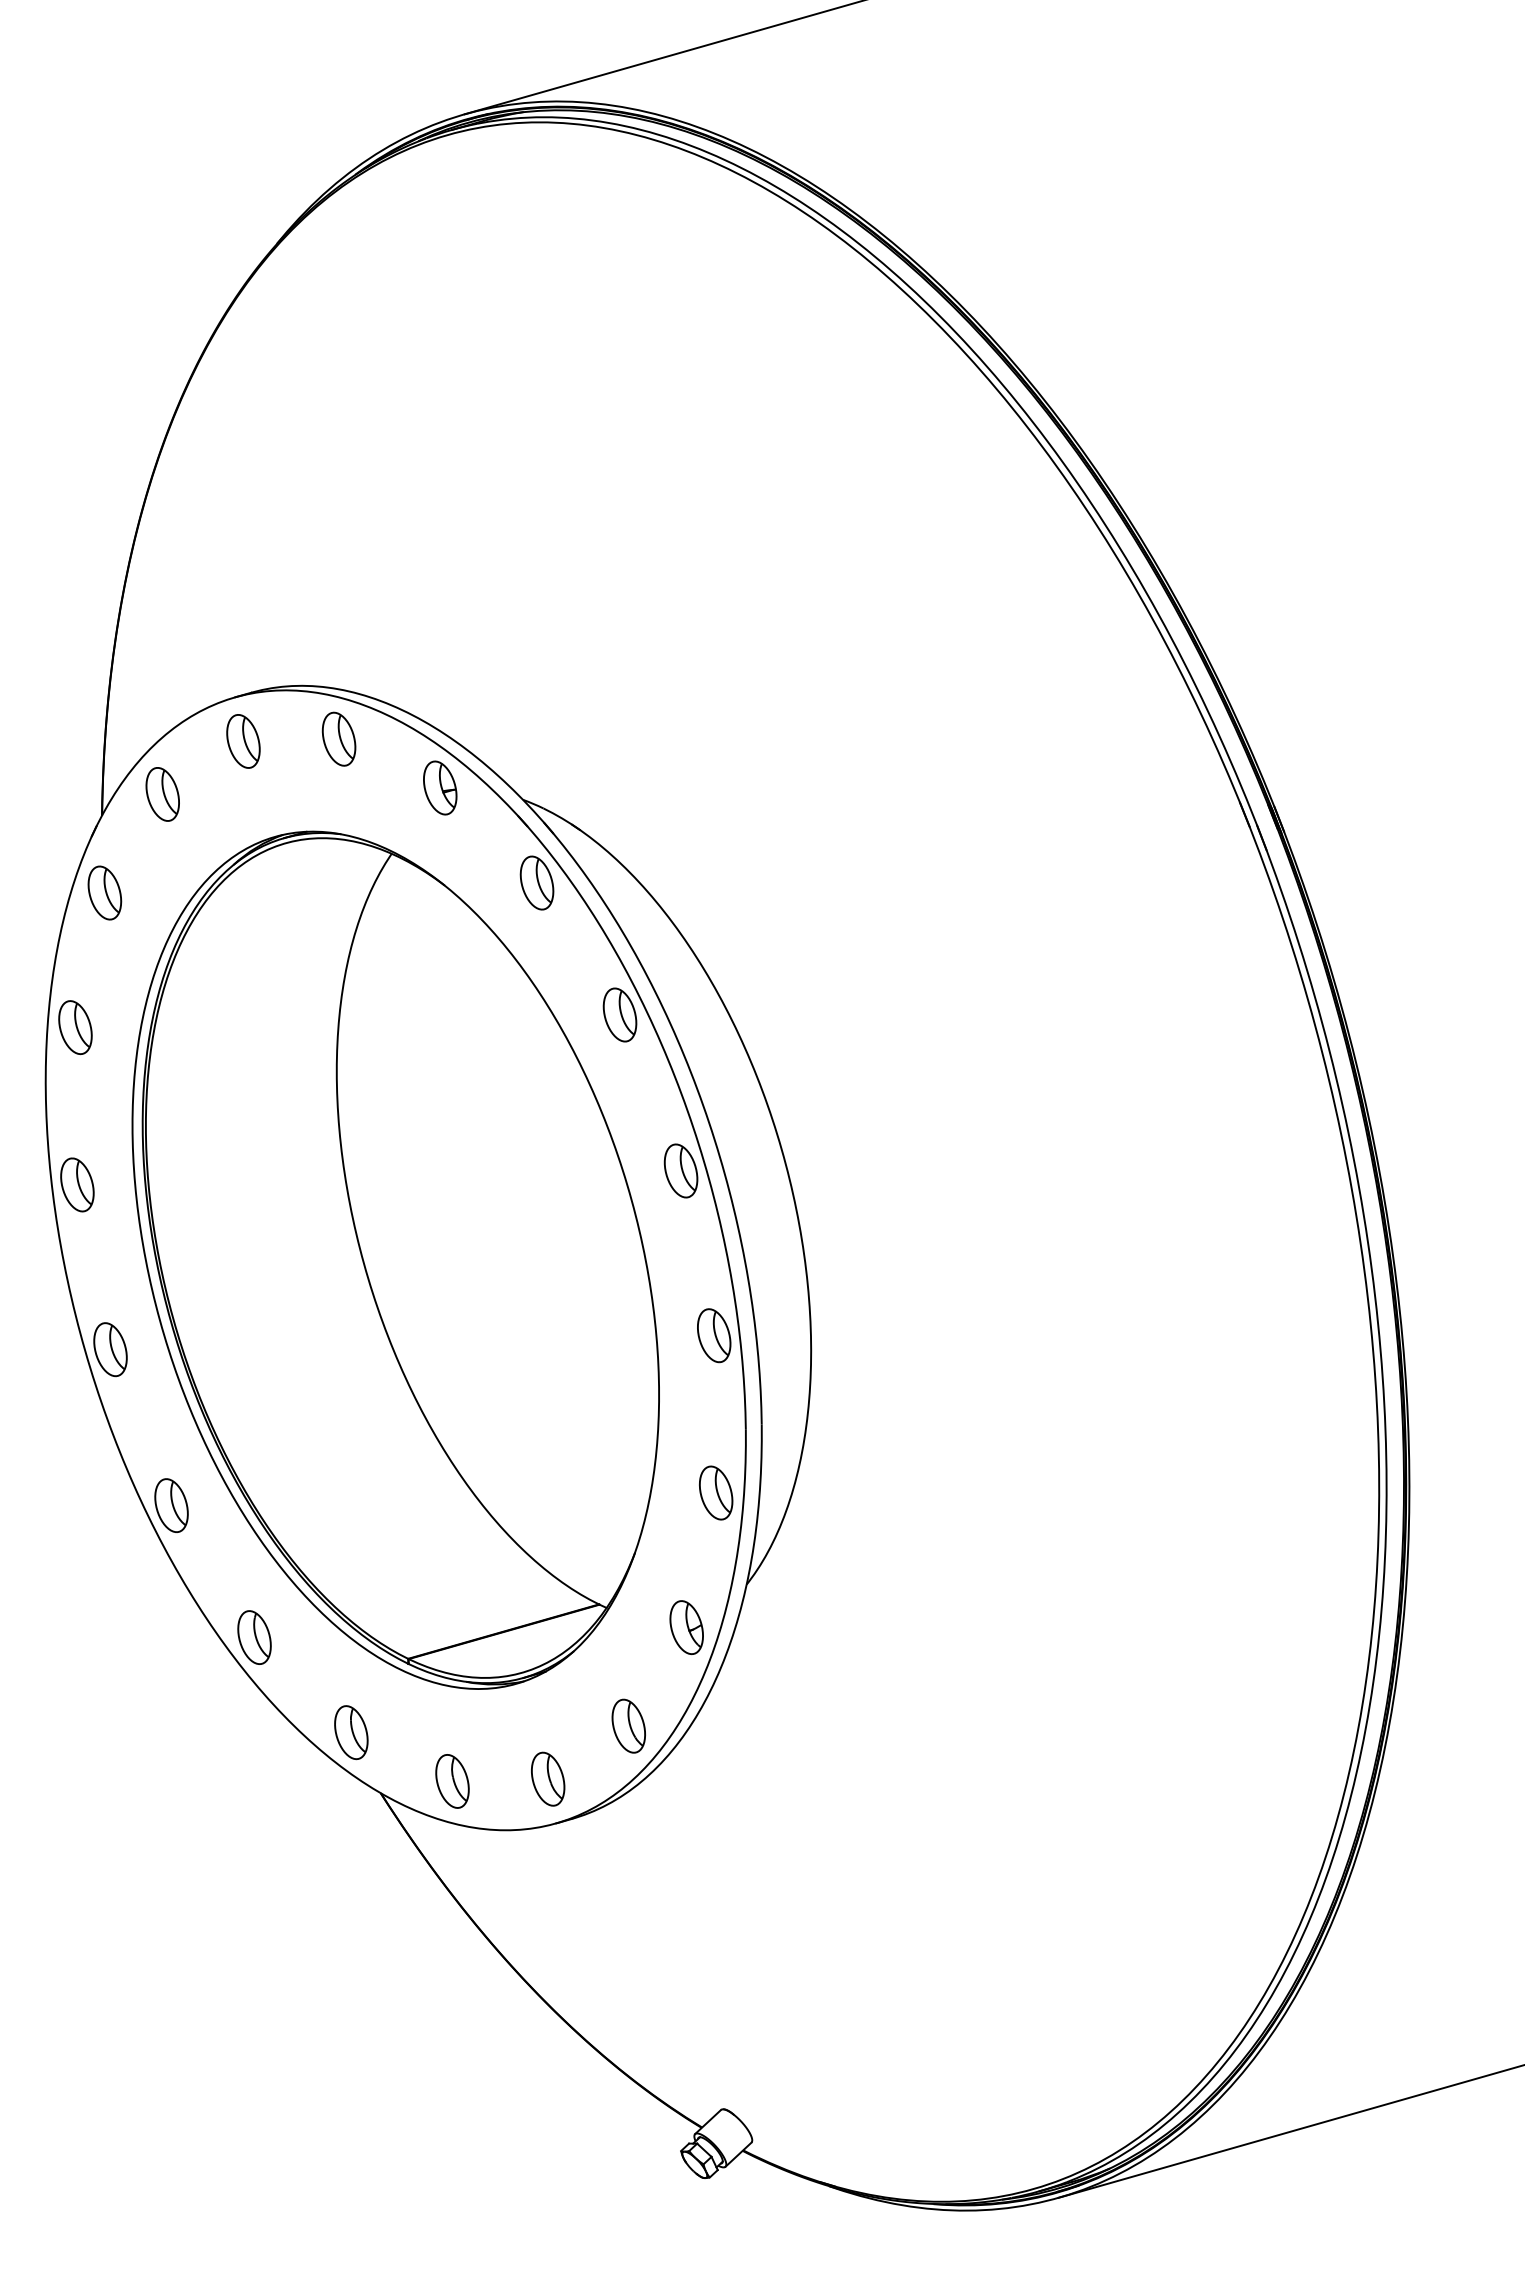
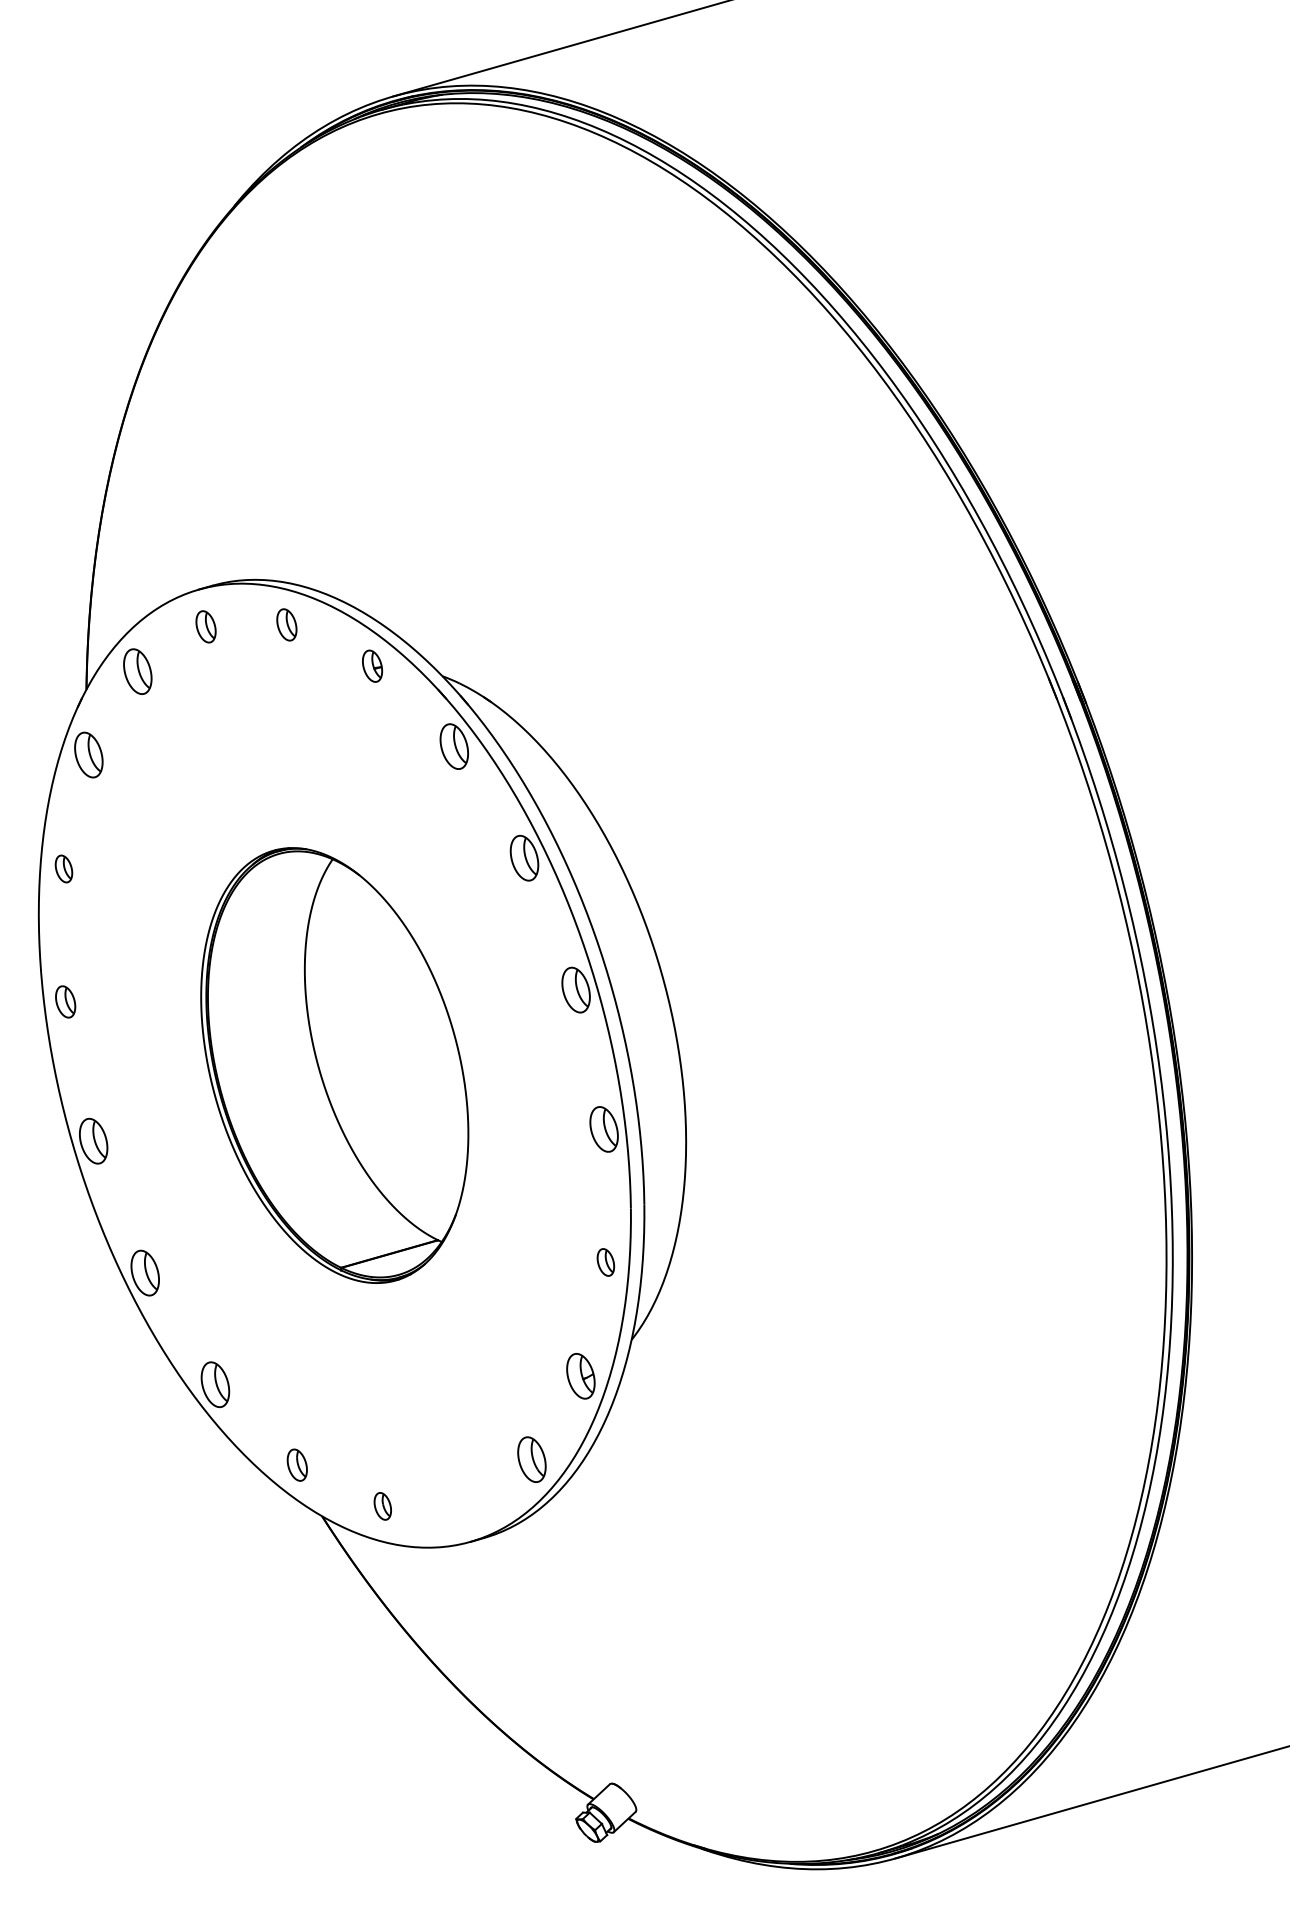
part: (338, 738) -> (286, 624), size x0.7
part: (243, 741) -> (206, 626), size x0.7
part: (440, 787) -> (372, 665), size x0.7
part: (75, 1027) -> (64, 868), size x0.6
part: (77, 1184) -> (65, 1001), size x0.7
part: (395, 1259) -> (334, 1064), size x0.6
part: (716, 1492) -> (606, 1262), size x0.6
part: (351, 1732) -> (297, 1465), size x0.7
part: (548, 1778) -> (464, 1503), removed
part: (452, 1781) -> (382, 1506), size x0.6

